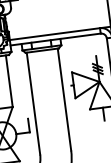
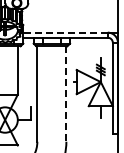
line: (54, 33) -> (65, 32), solid -> dashed
line: (64, 100) -> (66, 94), solid -> dashed

